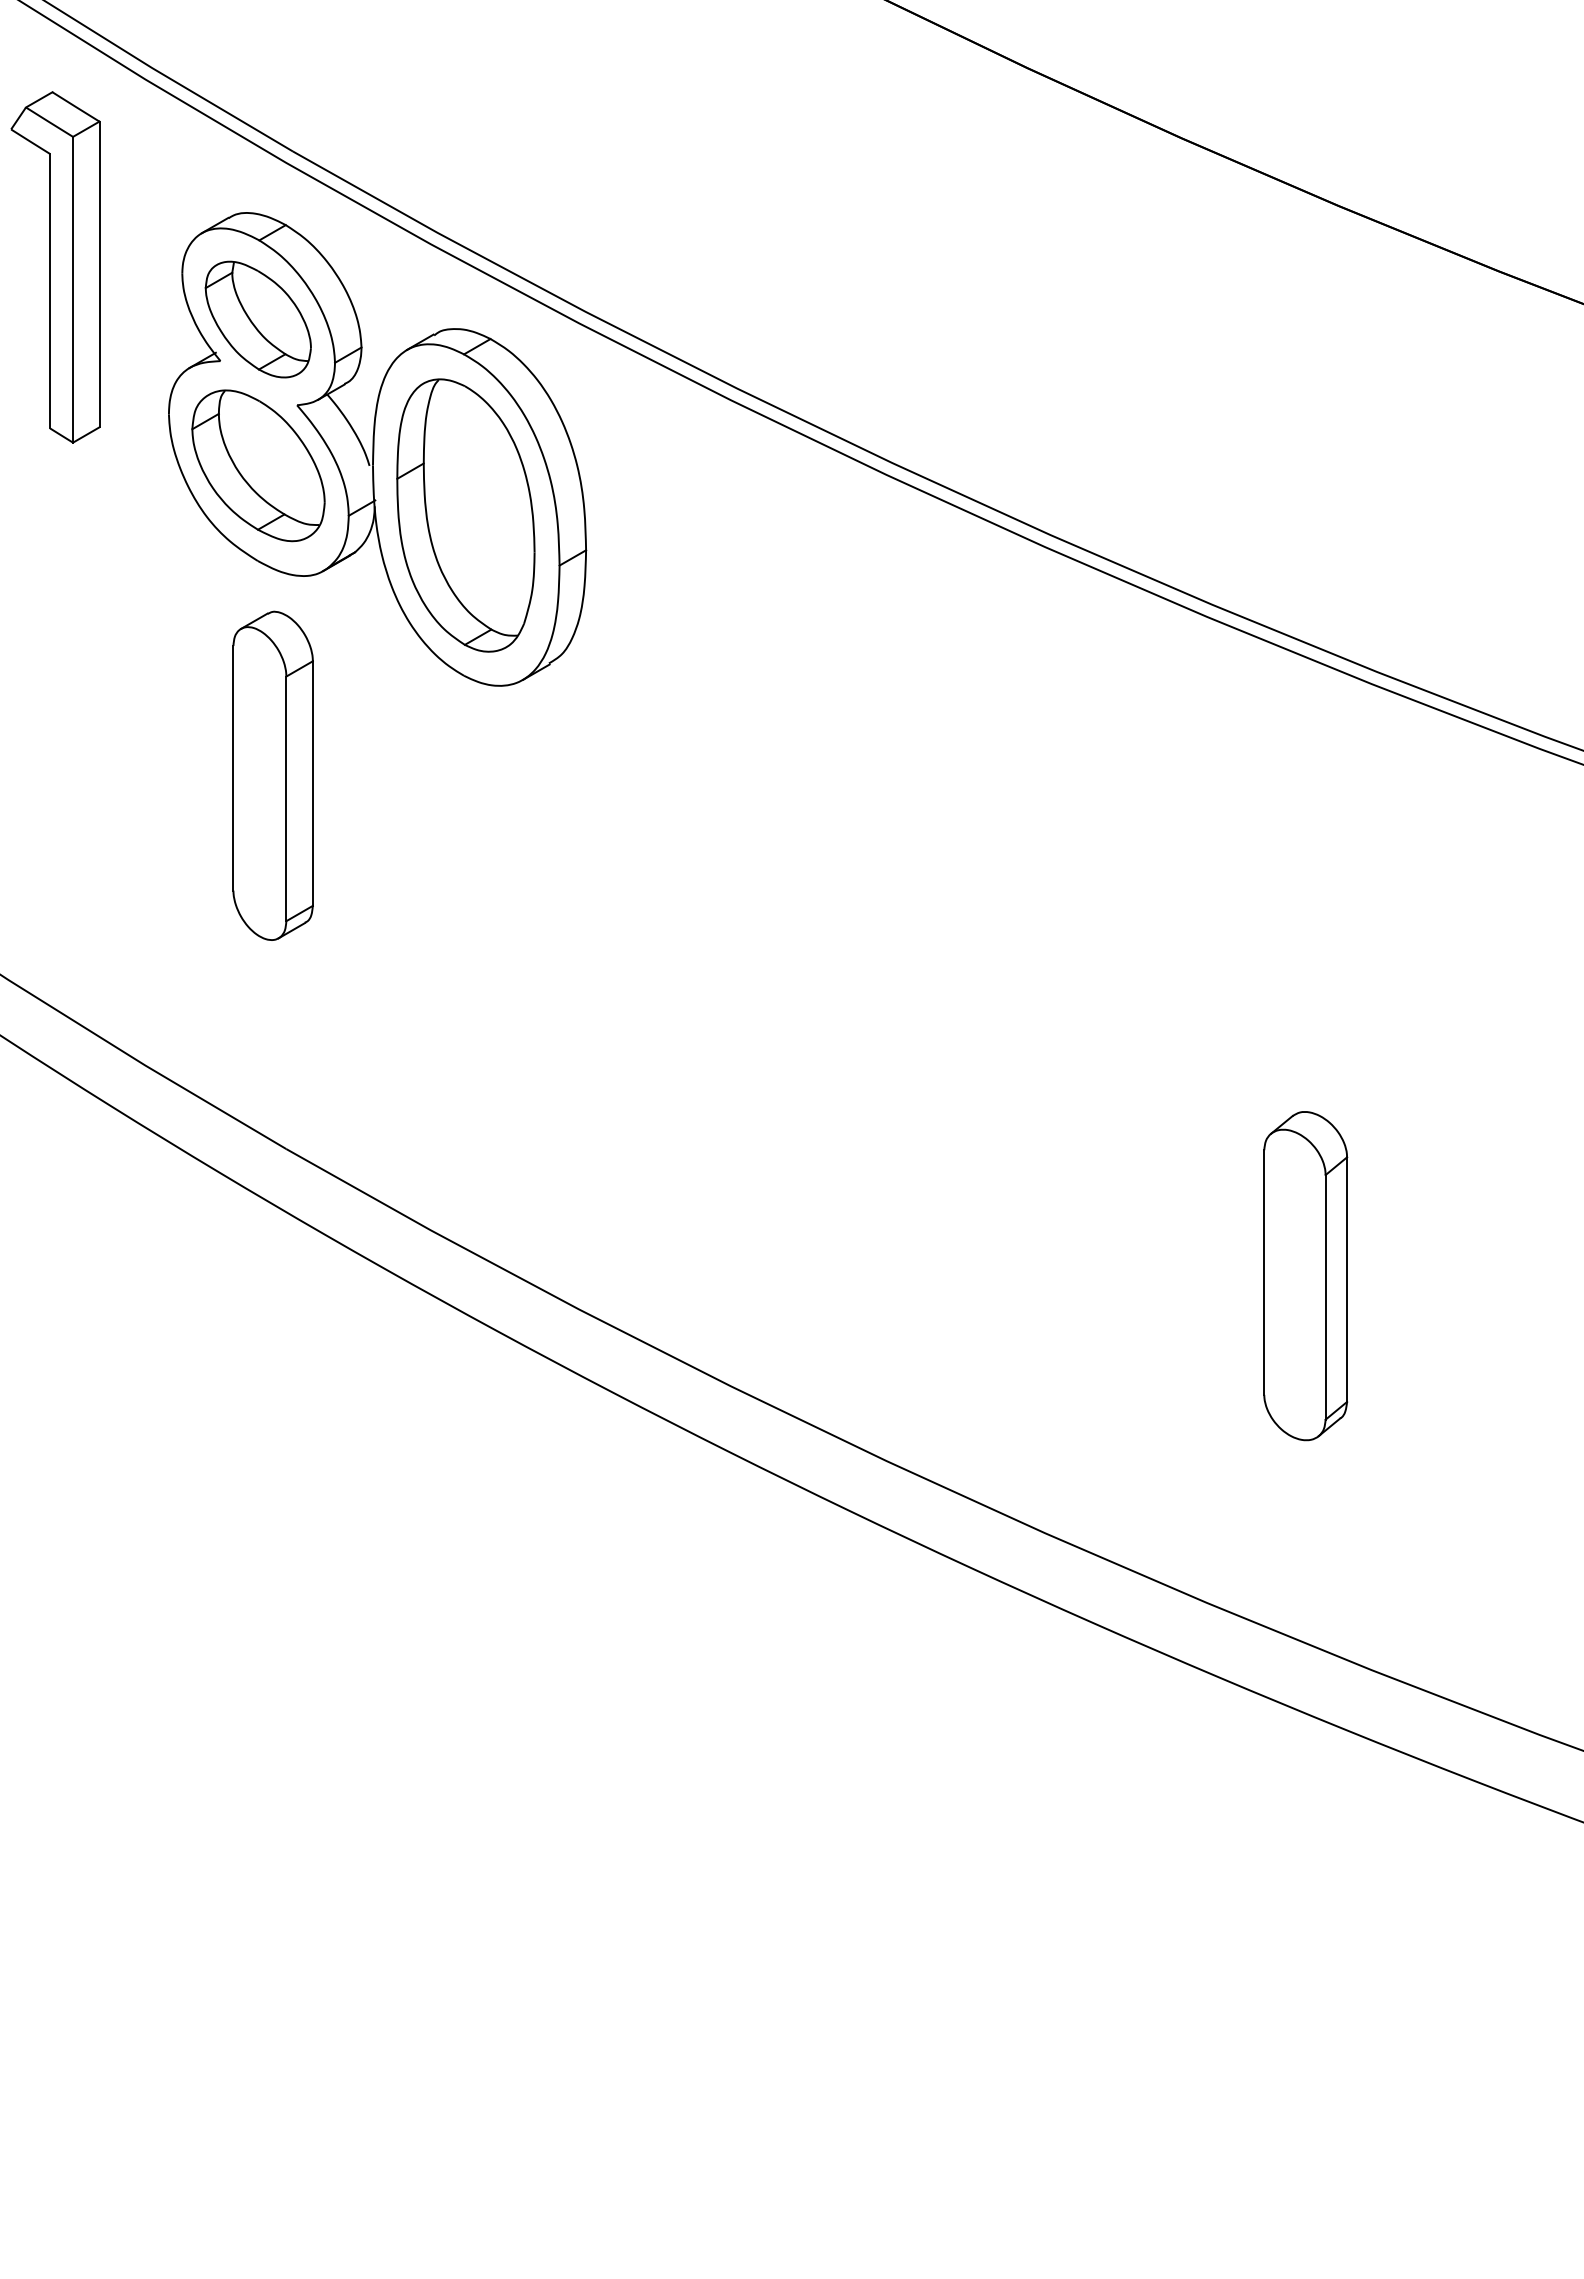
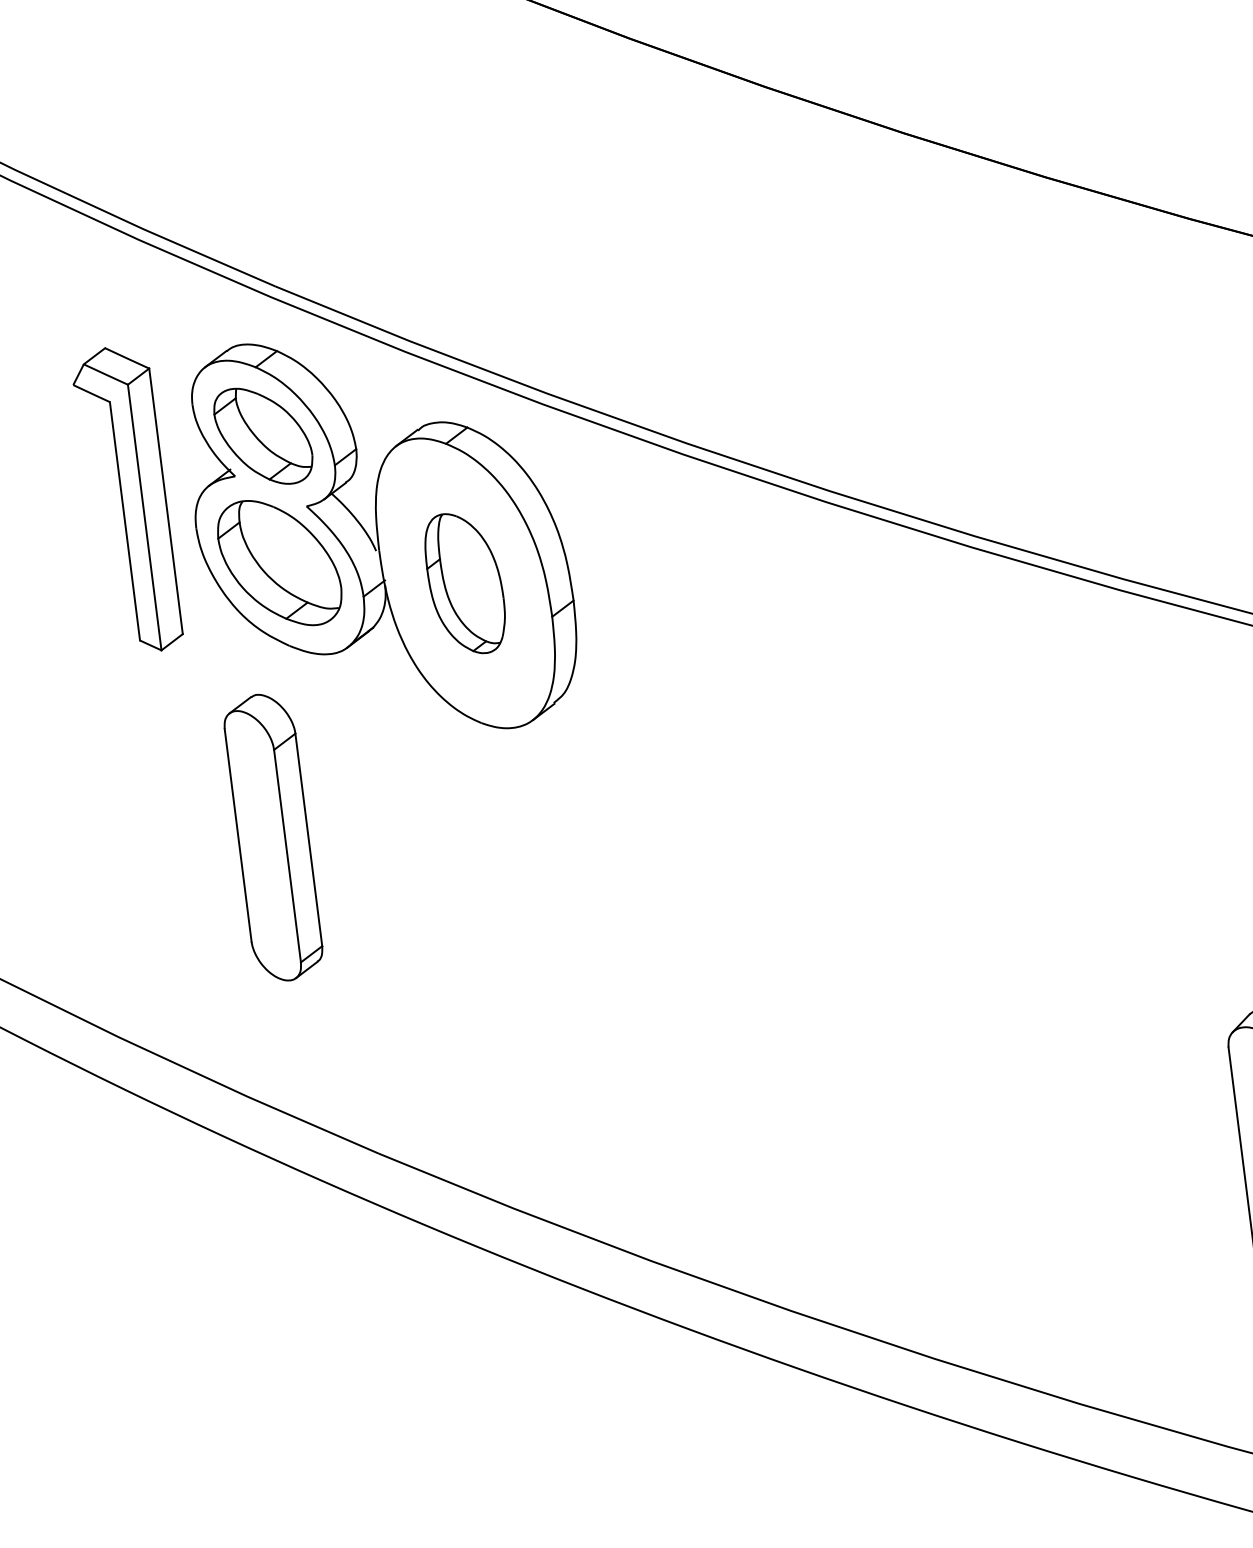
part: (55, 267) -> (127, 500), moved
part: (465, 515) -> (465, 583), size x0.6
part: (272, 775) -> (272, 837), moved

